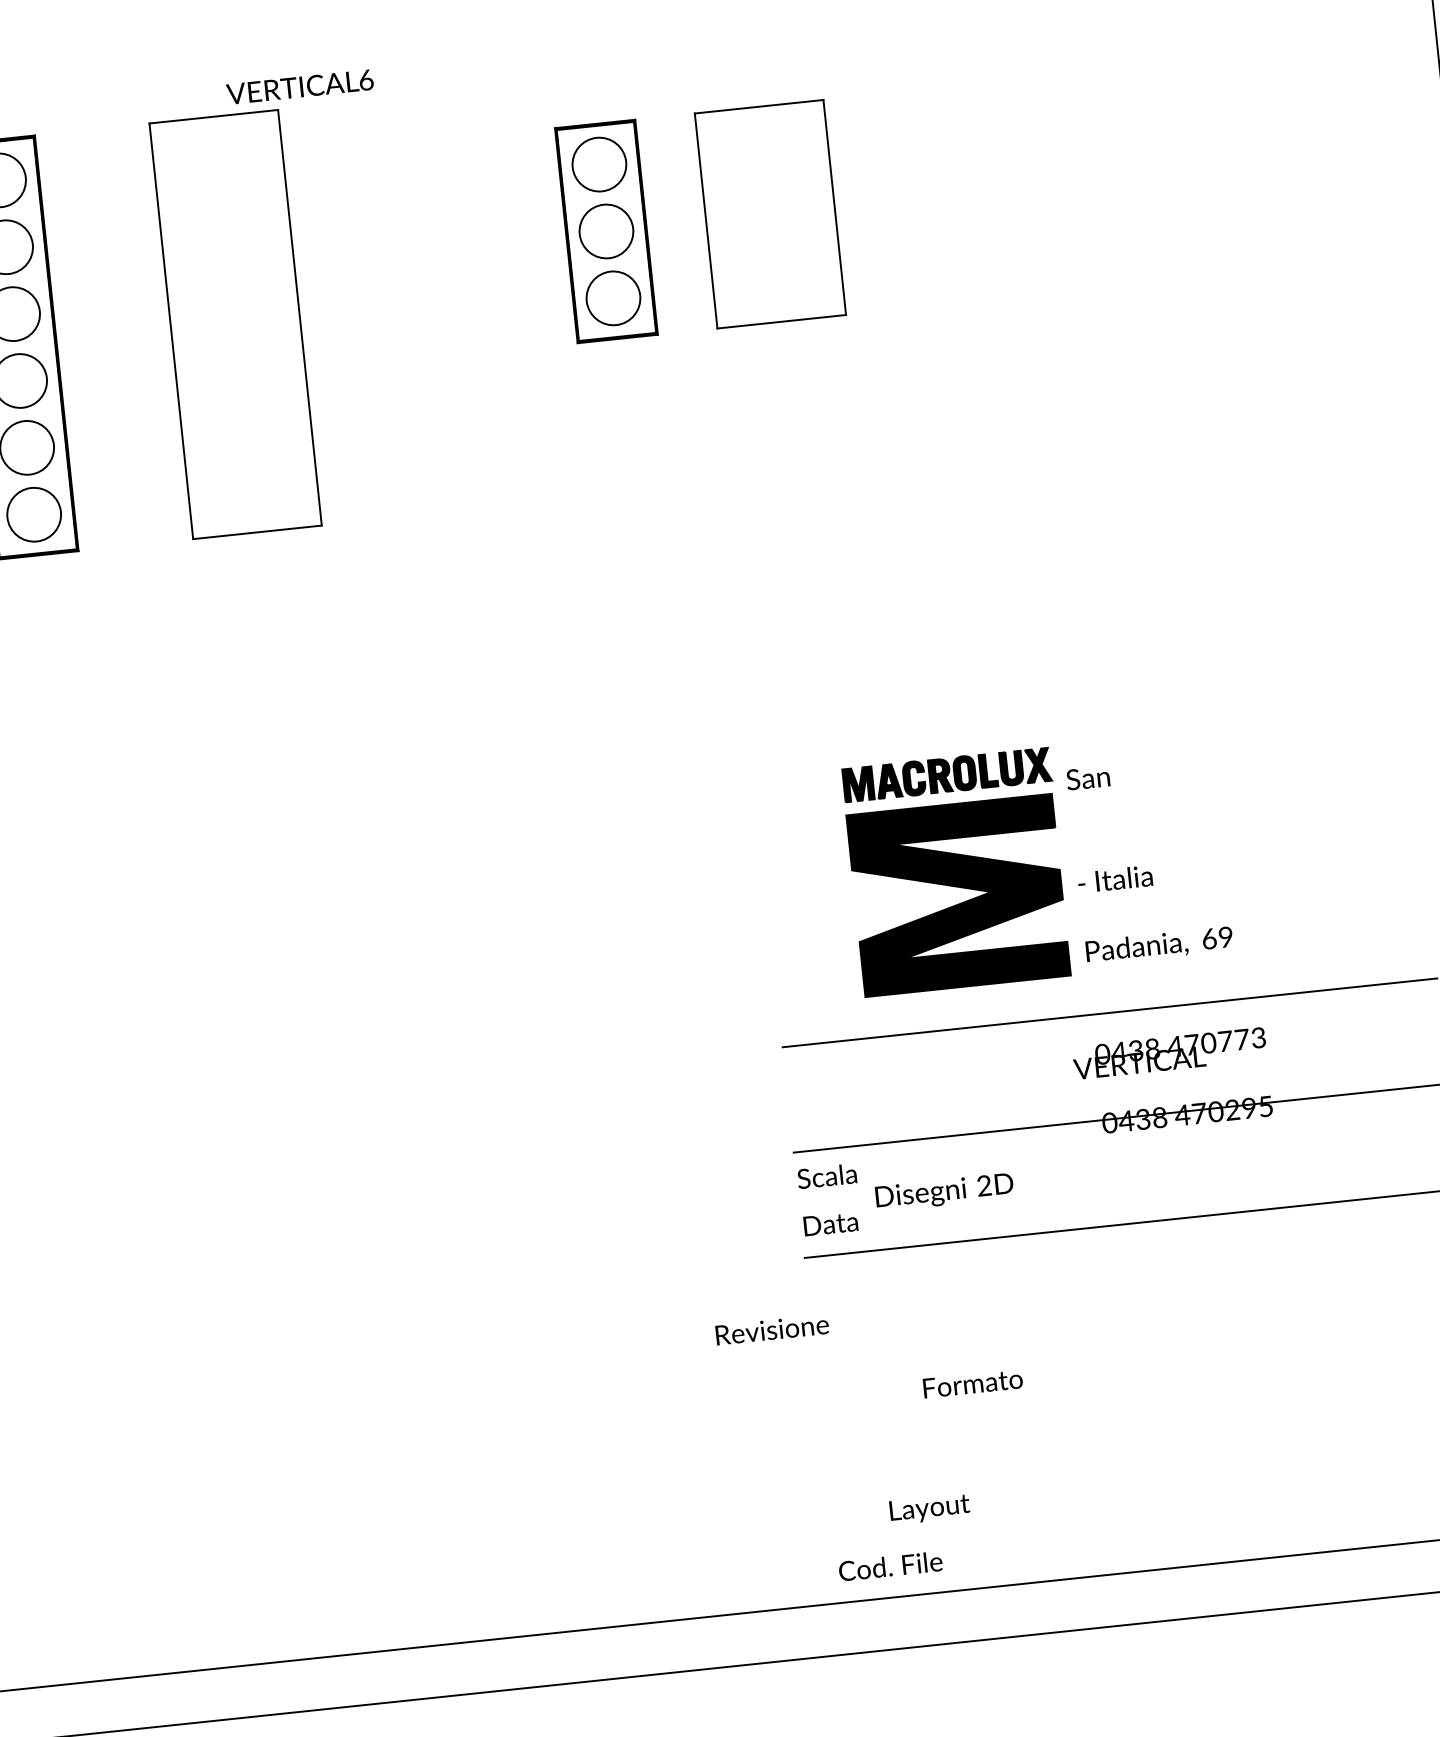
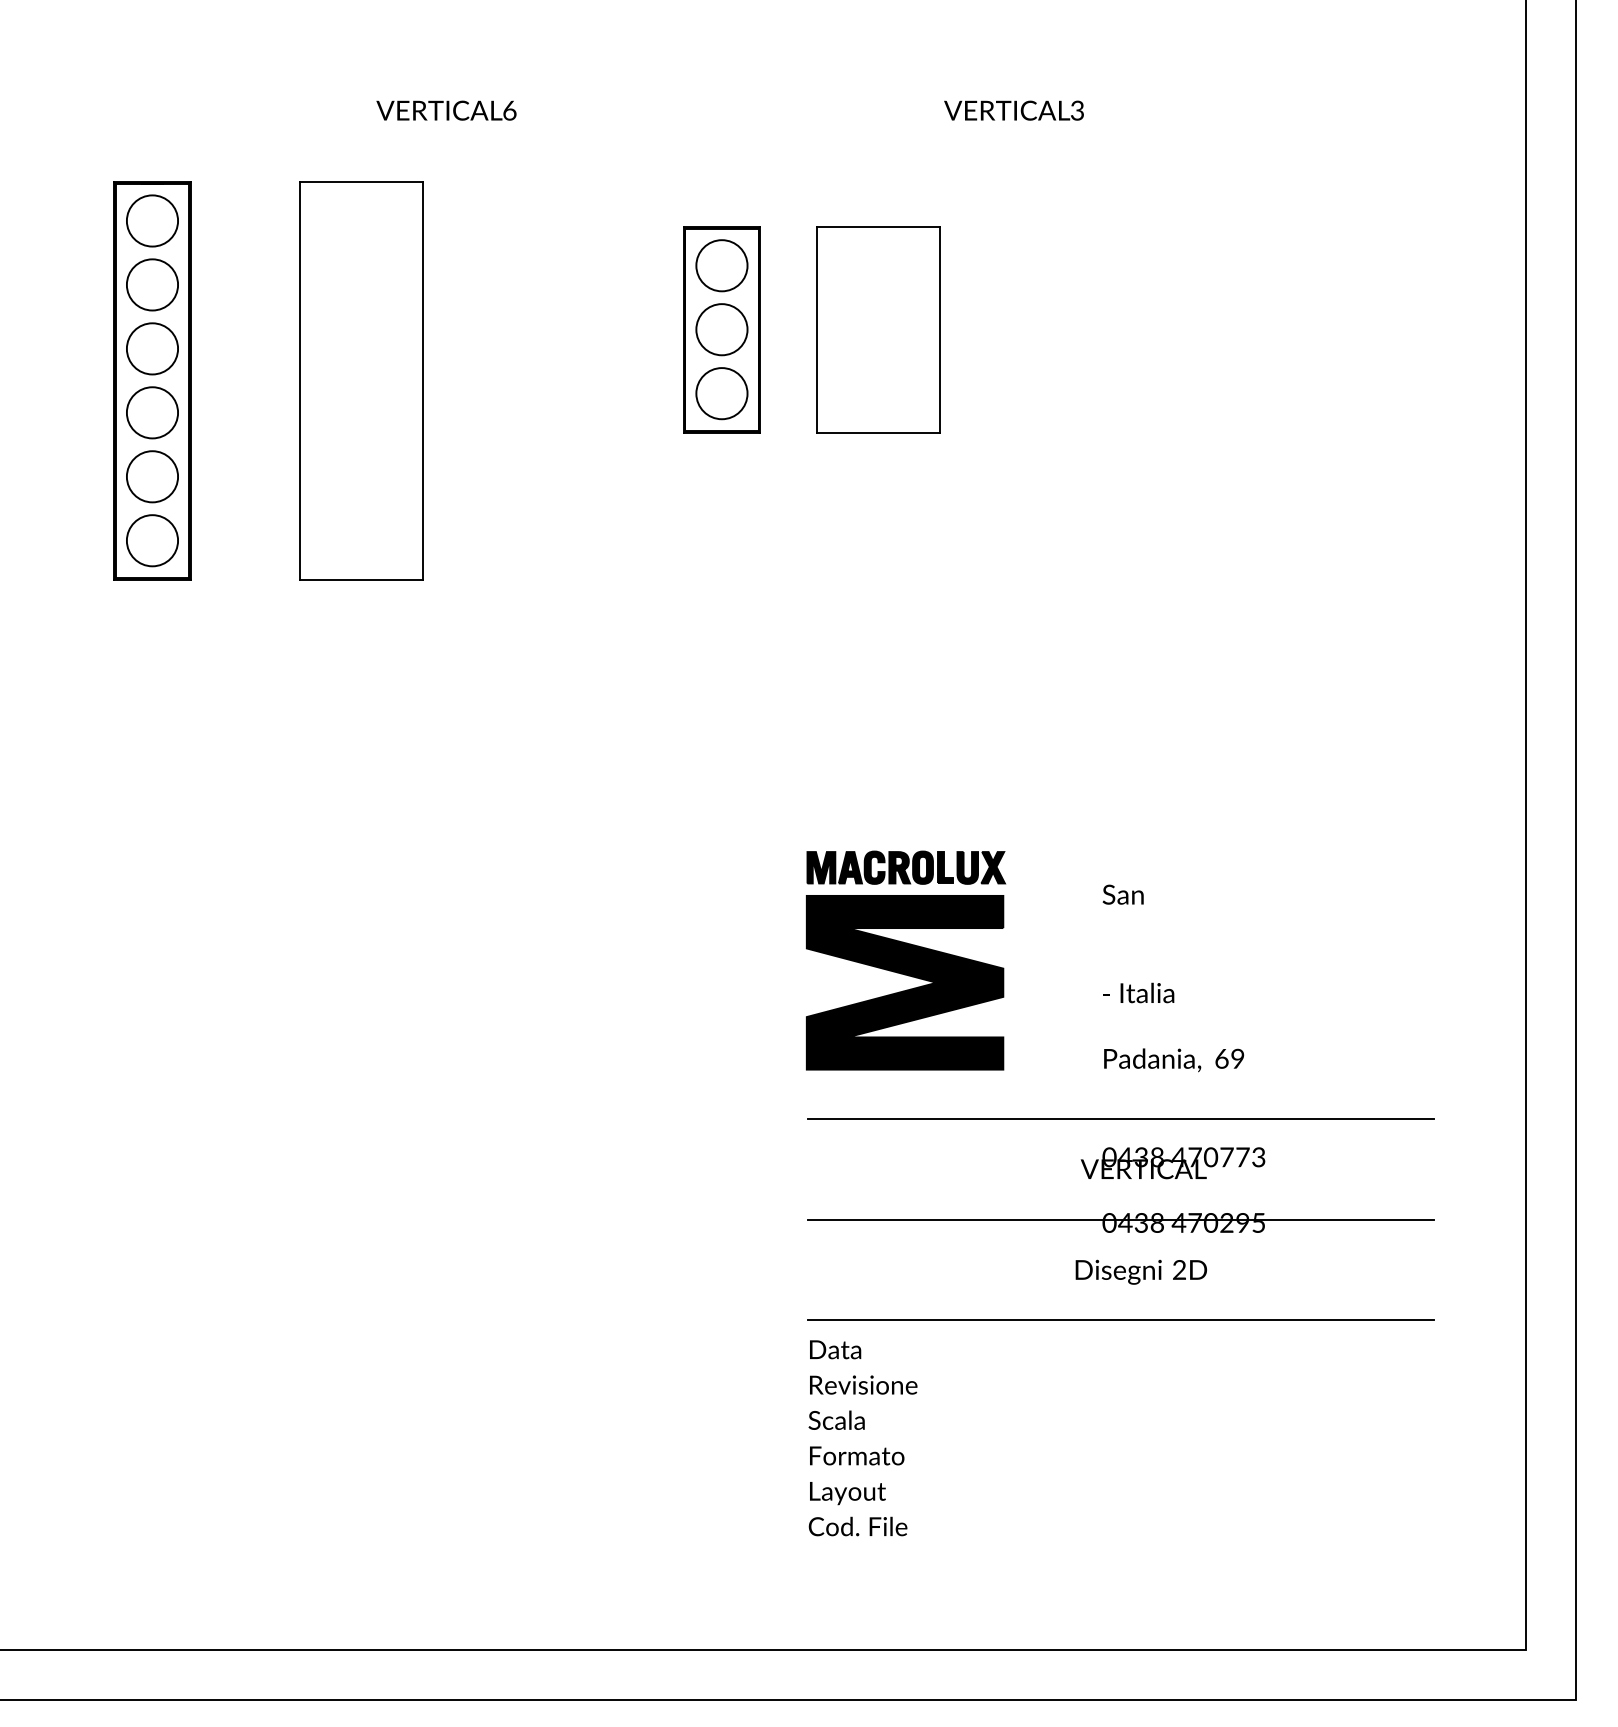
text: (300, 86) -> (446, 110), moved
part: (957, 872) -> (906, 960), moved
text: (826, 1175) -> (836, 1419), moved
text: (943, 1191) -> (1140, 1271), moved
text: (830, 1223) -> (835, 1349), moved
text: (772, 1329) -> (863, 1384), moved
text: (973, 1383) -> (857, 1455), moved
text: (929, 1509) -> (847, 1493), moved
text: (890, 1566) -> (857, 1526), moved

